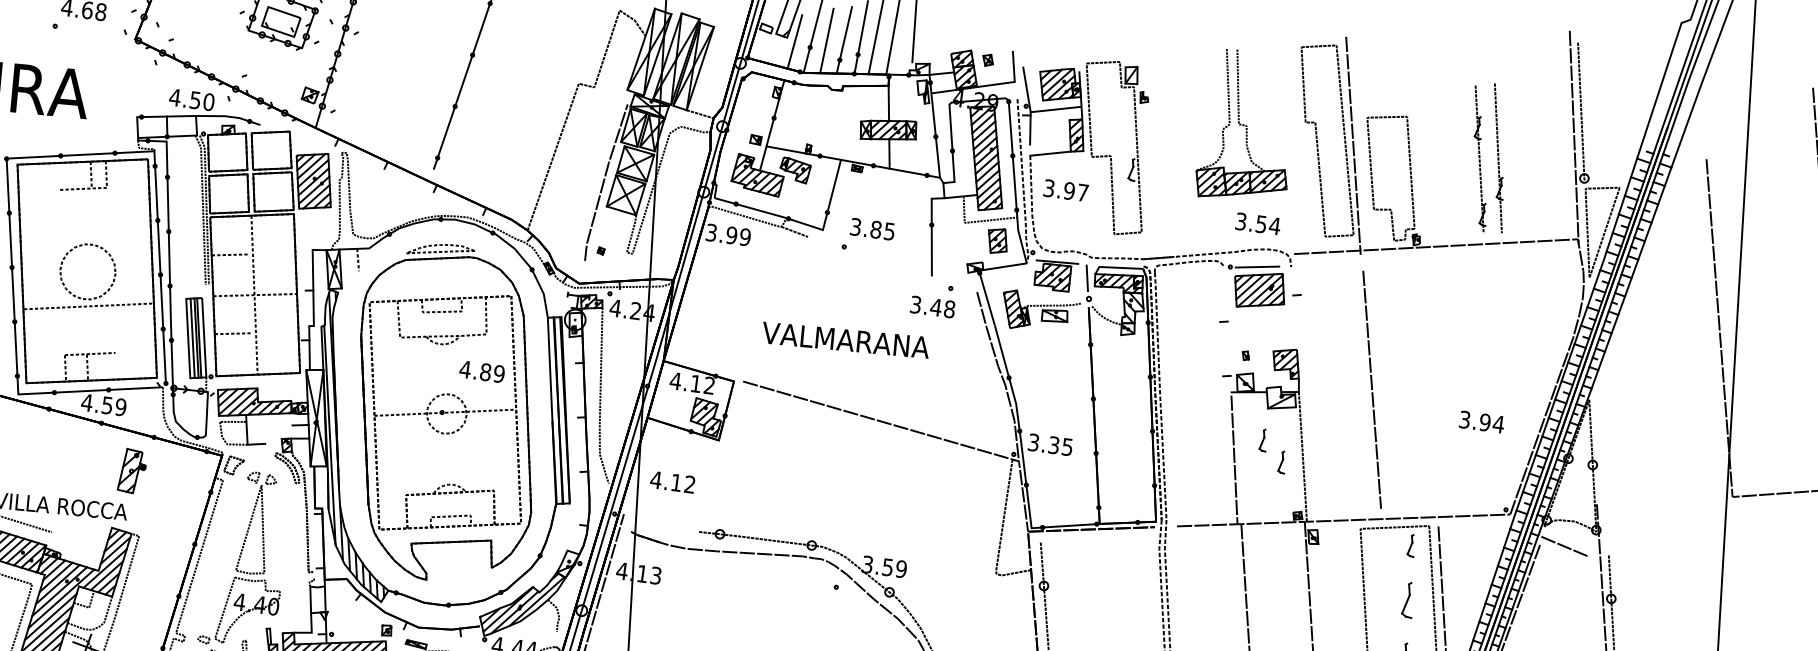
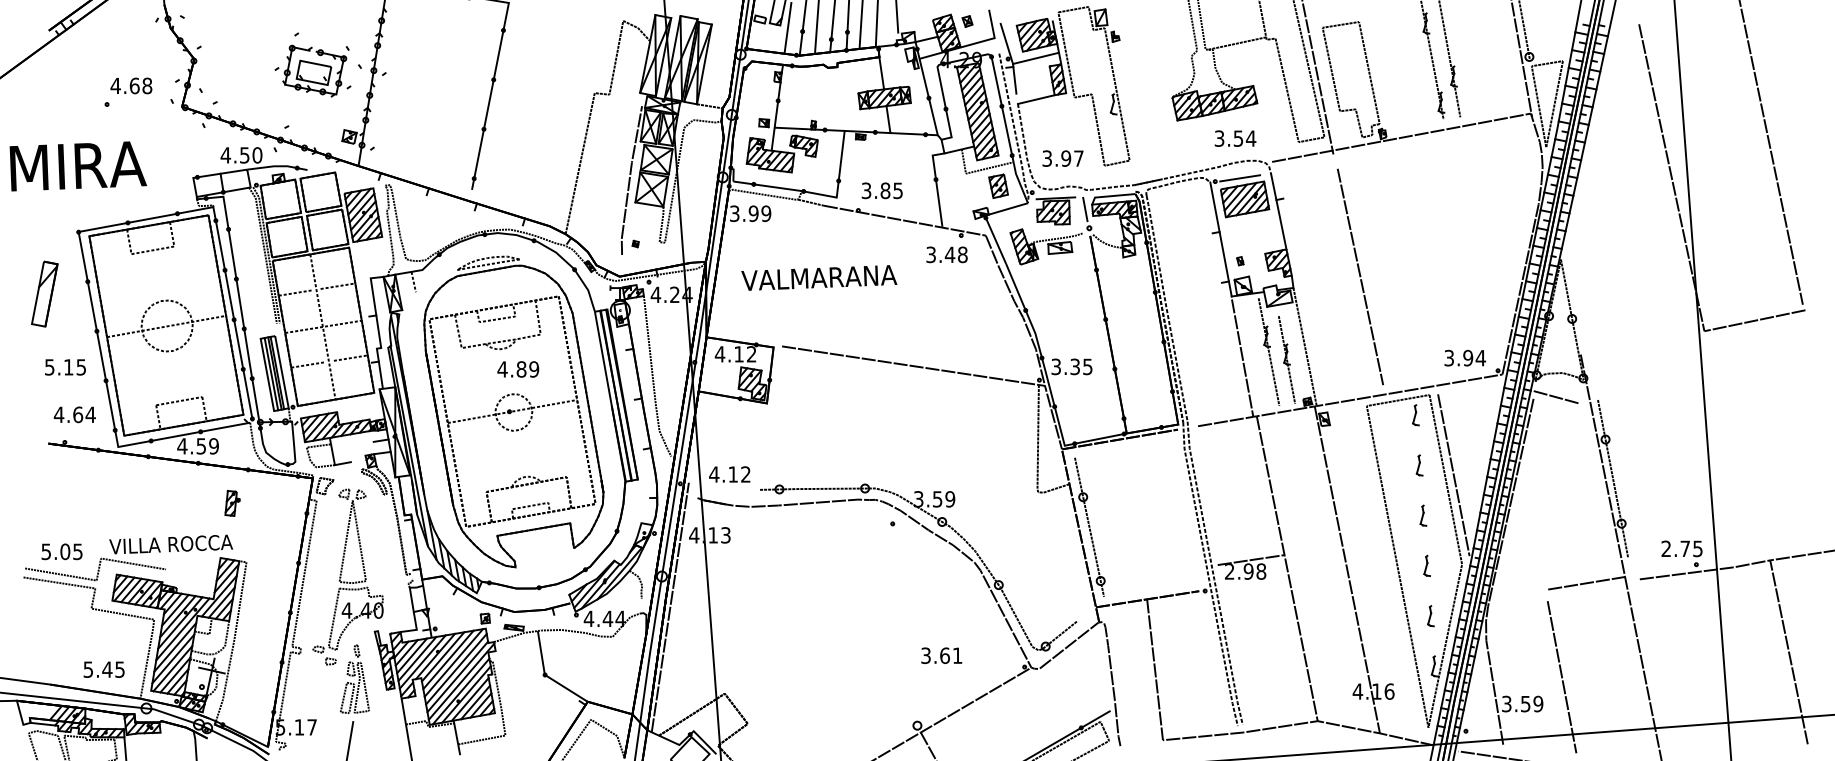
line: (1273, 122) -> (1237, 43), added
line: (91, 174) -> (129, 241), moved
text: (1065, 190) -> (1062, 158), moved
line: (275, 253) -> (337, 286), added
line: (892, 264) -> (904, 220), added
line: (89, 306) -> (166, 326), moved
line: (1293, 308) -> (1278, 211), added
line: (1227, 329) -> (1220, 239), added
line: (279, 331) -> (350, 357), added
text: (846, 339) -> (819, 277), moved
line: (87, 368) -> (204, 409), moved
text: (482, 371) -> (518, 369), moved
text: (1482, 421) -> (1465, 357), moved
line: (1263, 456) -> (1268, 351), added
line: (1281, 467) -> (1286, 359), added
part: (132, 470) -> (232, 502), size x0.62
text: (672, 482) -> (729, 474), moved
part: (1408, 600) -> (1419, 465), size x0.62

